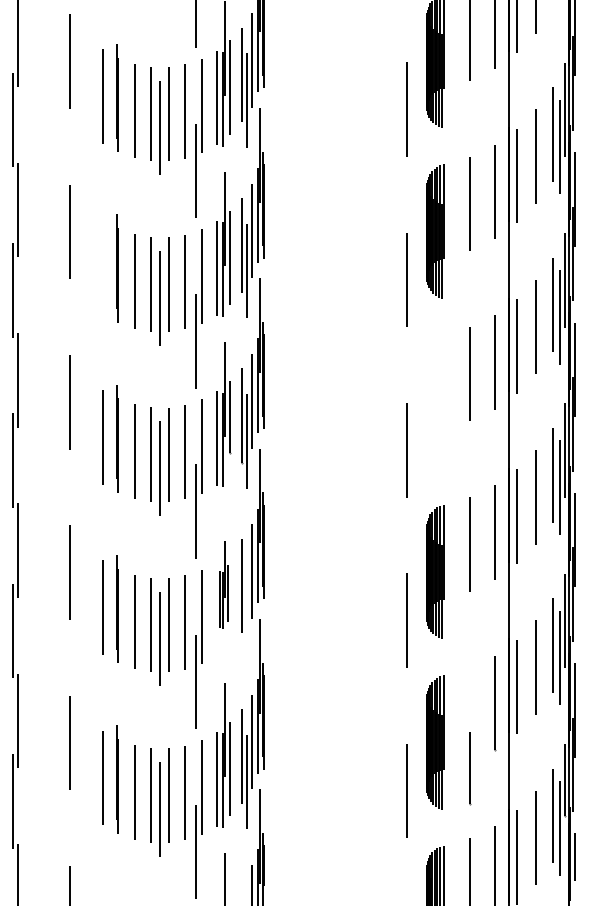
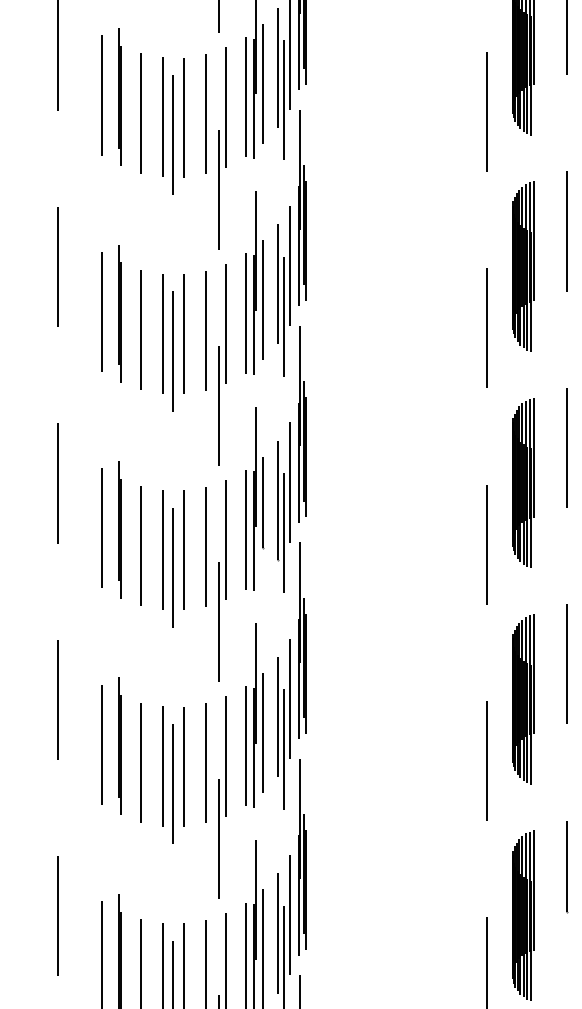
line: (103, 266) -> (101, 311), added
part: (435, 401) -> (523, 482), added
part: (223, 584) -> (254, 715), size x1.67
line: (246, 611) -> (283, 749), added
line: (470, 768) -> (567, 867), moved

